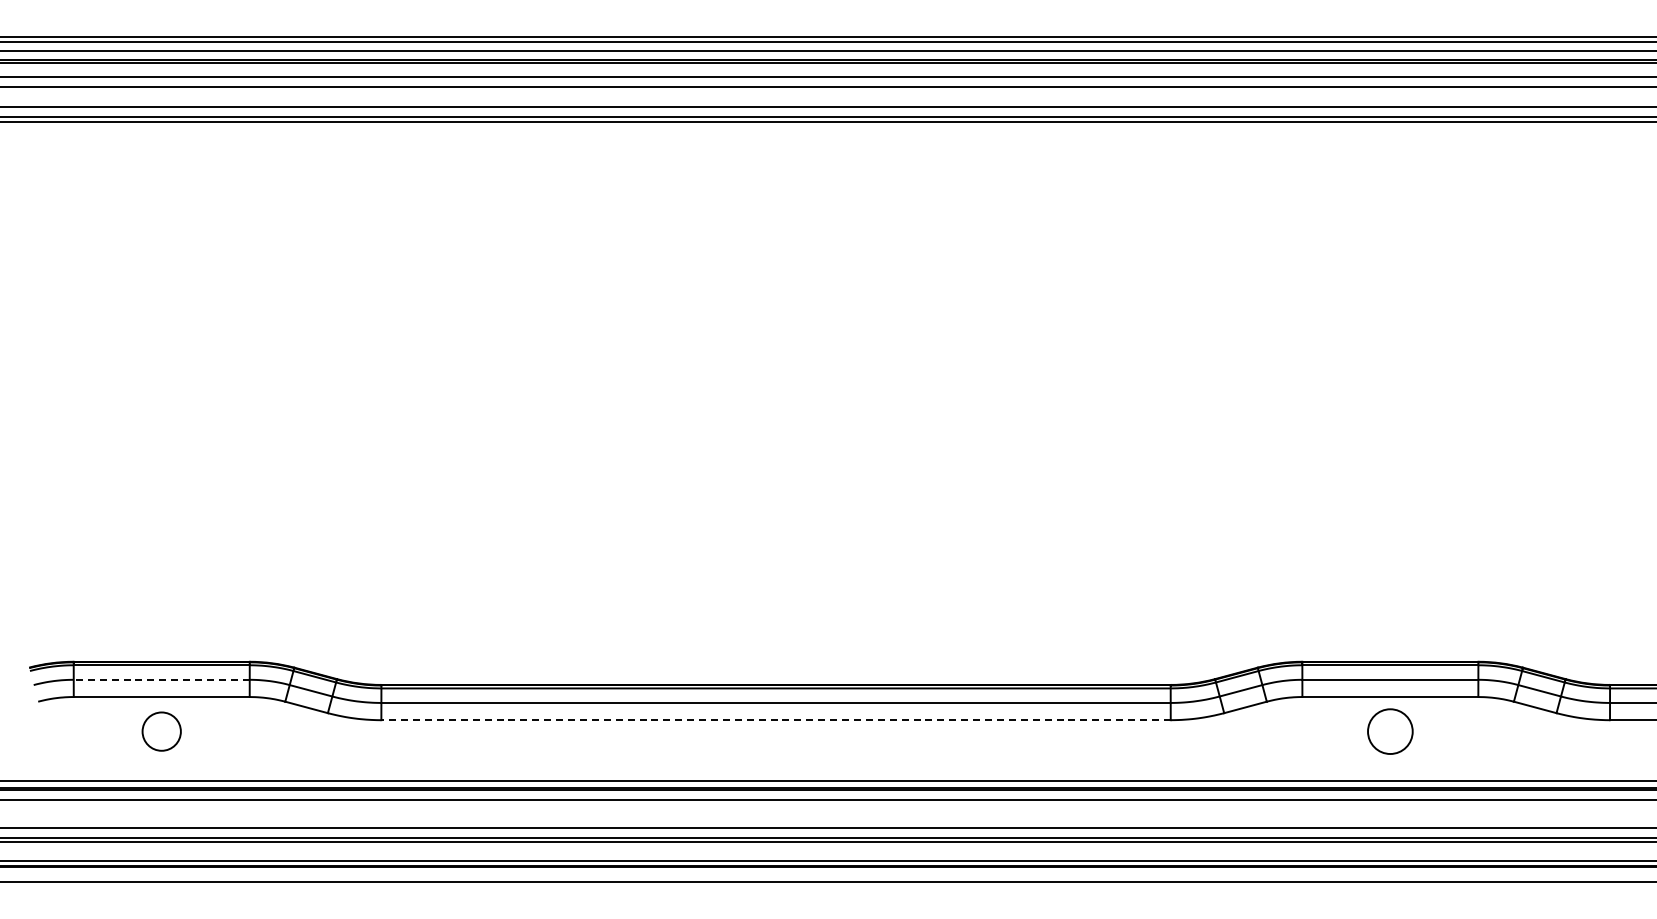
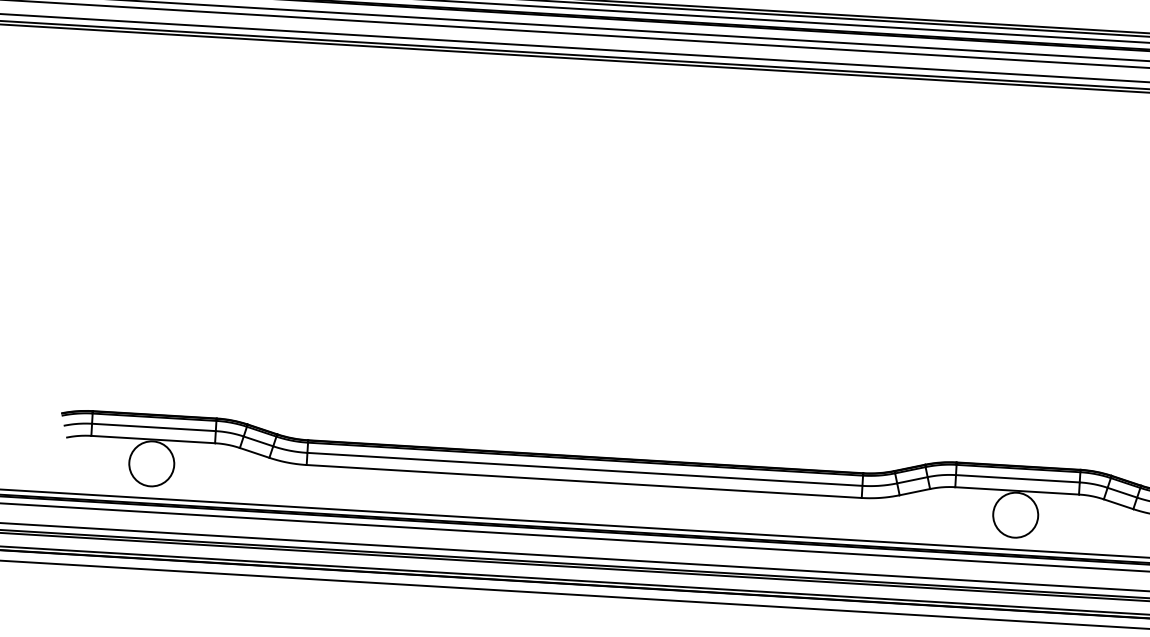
line: (161, 679) -> (153, 427), dashed -> solid
line: (776, 720) -> (584, 481), dashed -> solid
circle: (161, 731) -> (151, 463), size x1.67
circle: (1390, 731) -> (1015, 515), size x1.43

